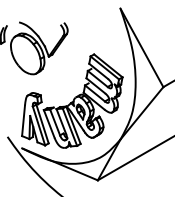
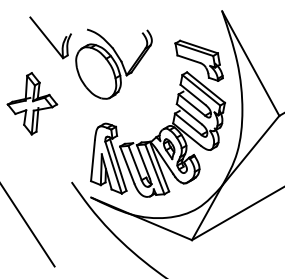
part: (102, 45) -> (198, 60), added

